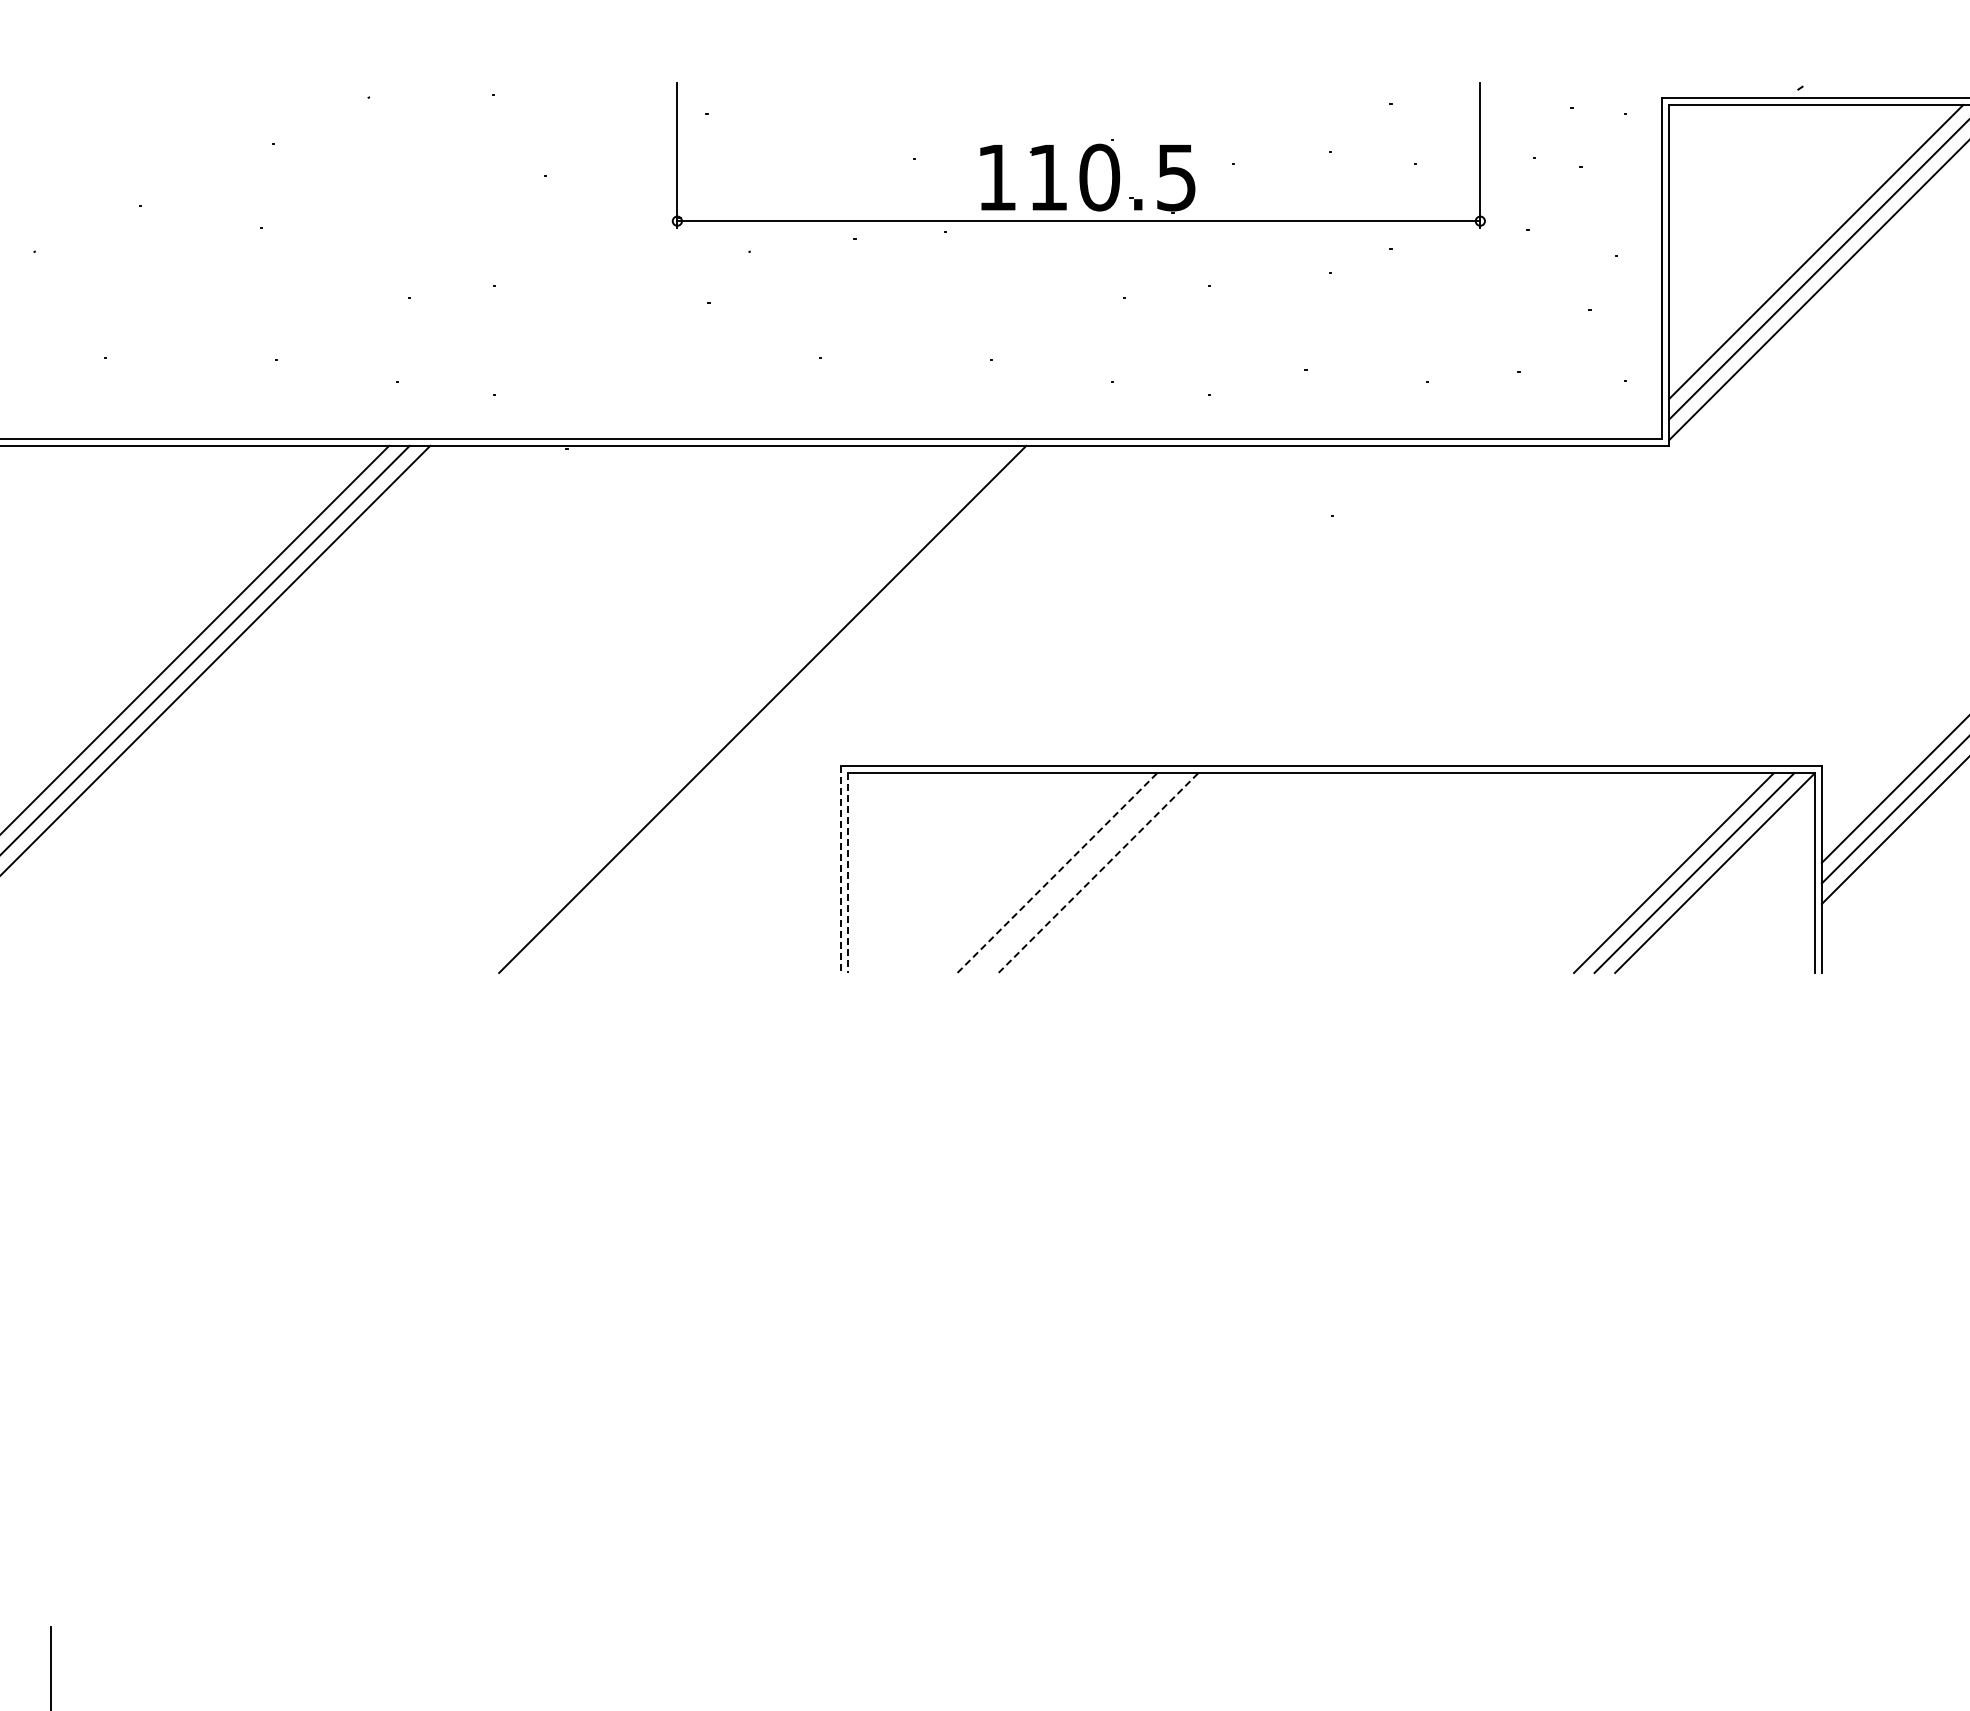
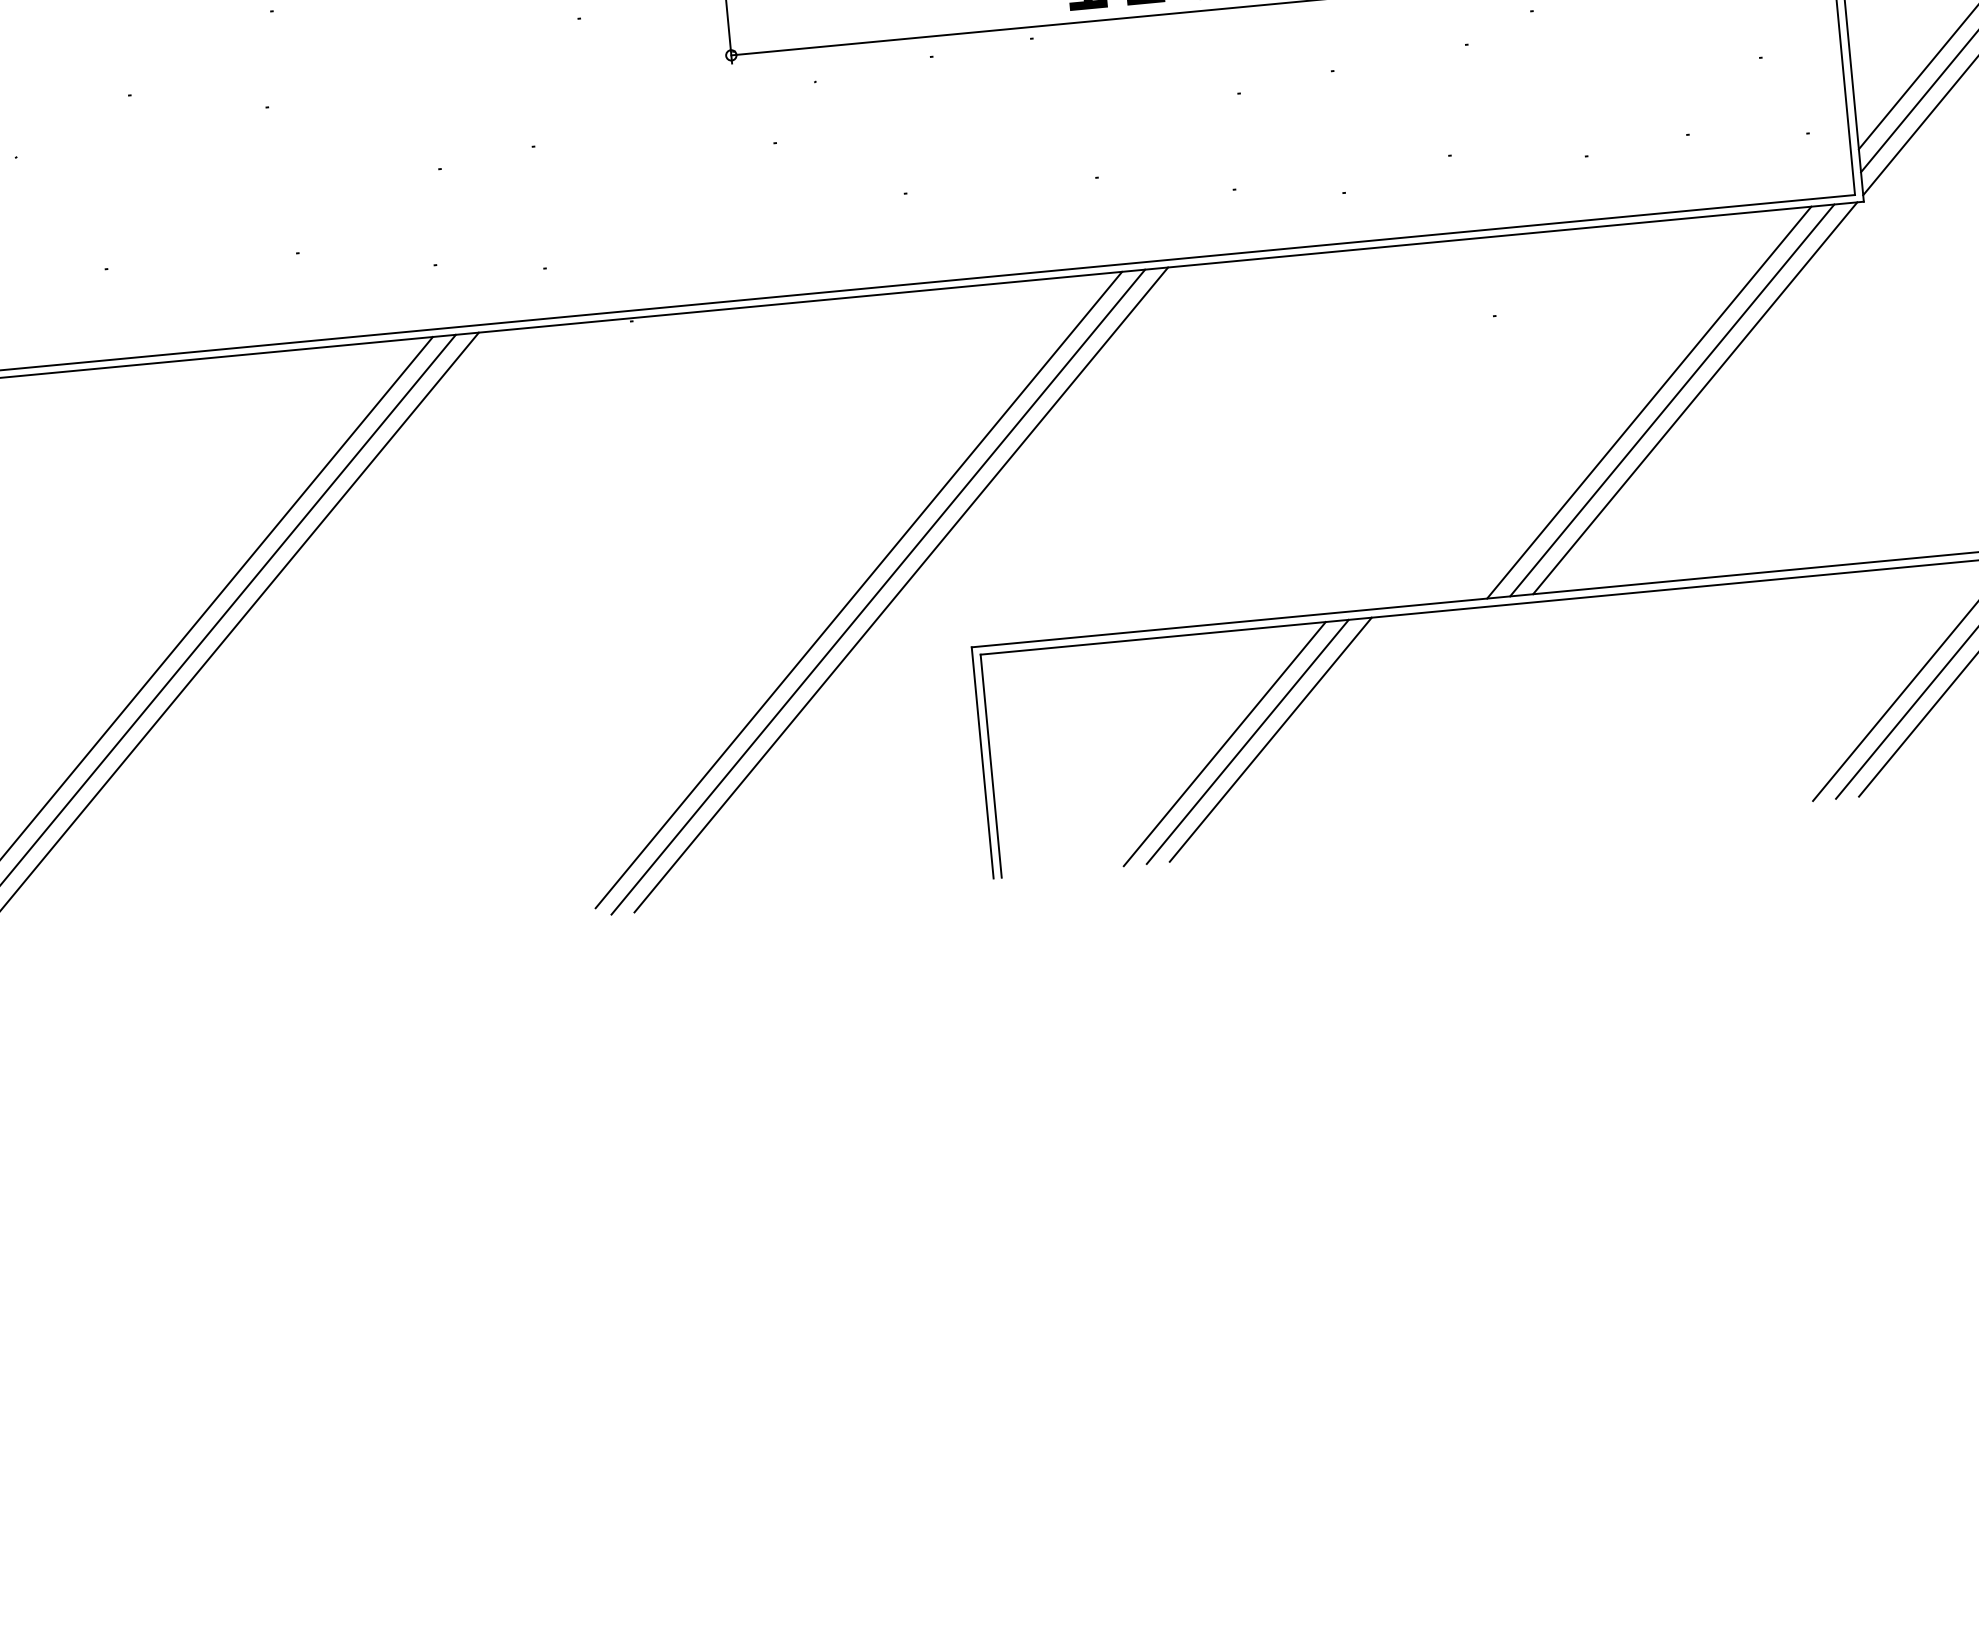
line: (1462, 605) -> (1649, 402), added
line: (1482, 605) -> (1671, 399), added
line: (1503, 605) -> (1695, 397), added
line: (745, 705) -> (858, 589), added
line: (782, 709) -> (900, 590), added
line: (840, 870) -> (982, 763), dashed -> solid
line: (848, 873) -> (991, 766), dashed -> solid
line: (1056, 873) -> (1224, 744), dashed -> solid
line: (1077, 873) -> (1247, 742), added
line: (1097, 873) -> (1269, 740), dashed -> solid

